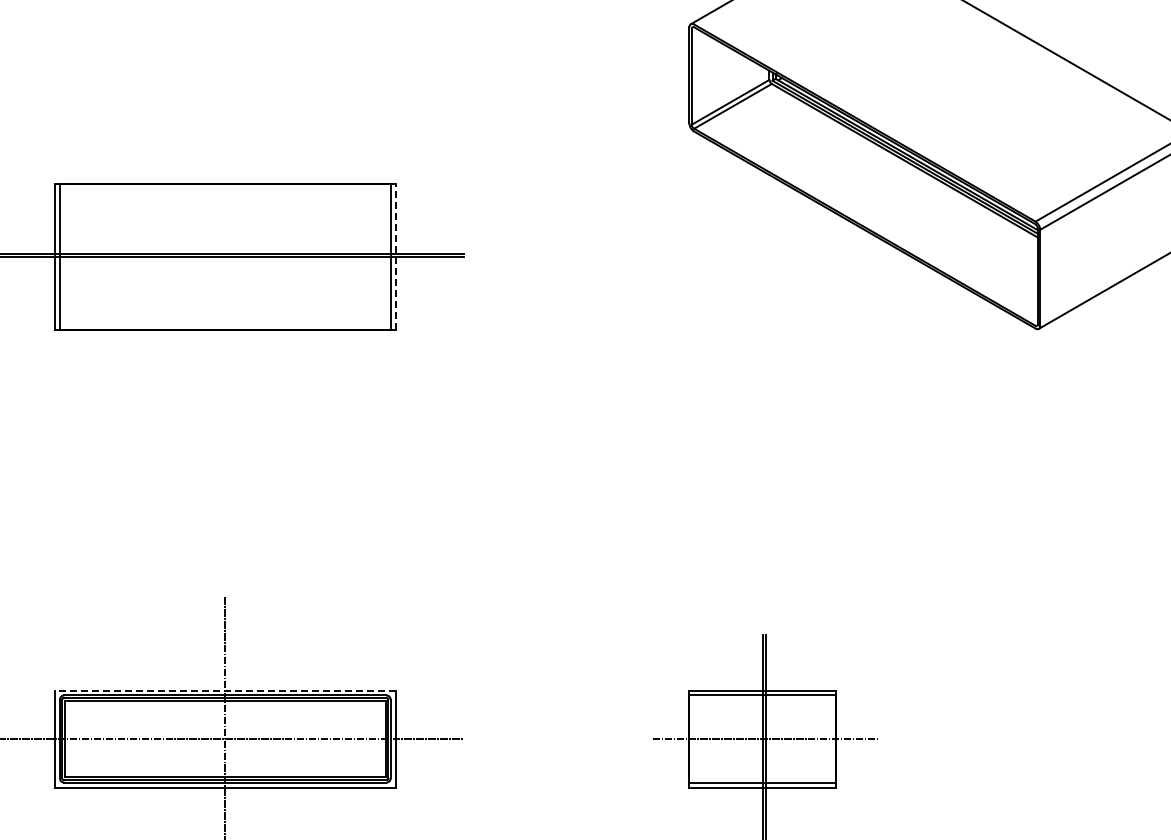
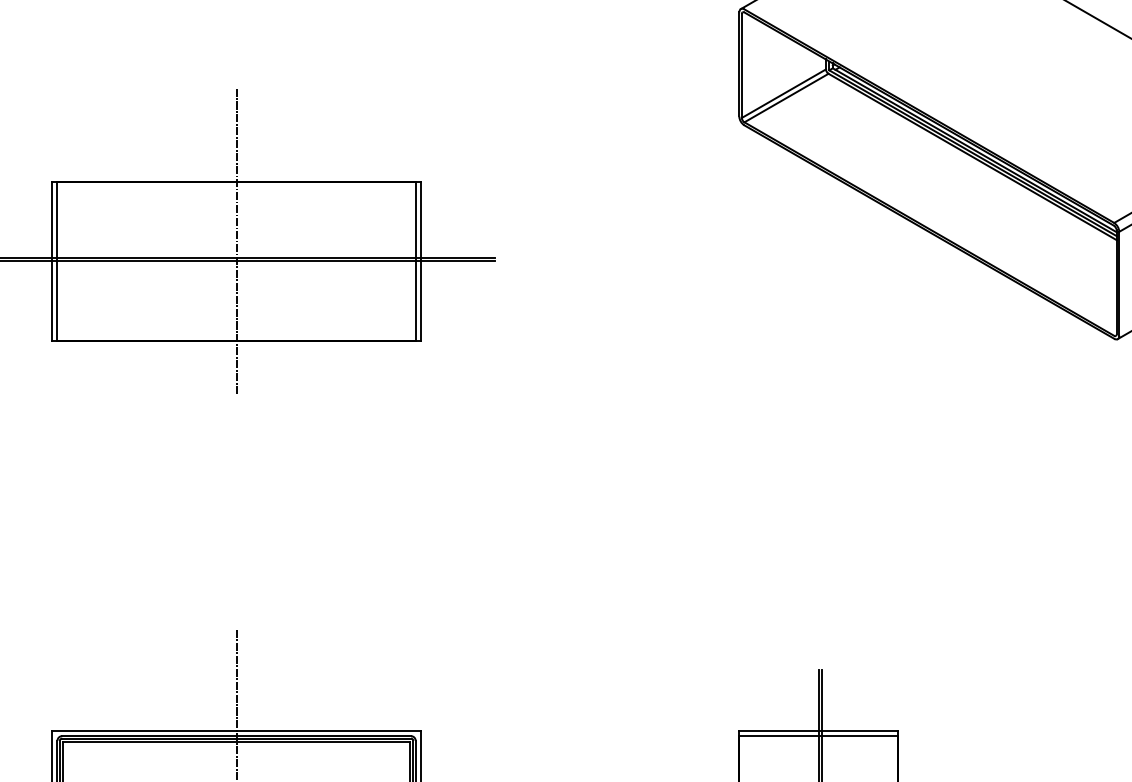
line: (225, 239) -> (236, 242), added
line: (395, 256) -> (420, 260), dashed -> solid
line: (224, 690) -> (235, 730), dashed -> solid

